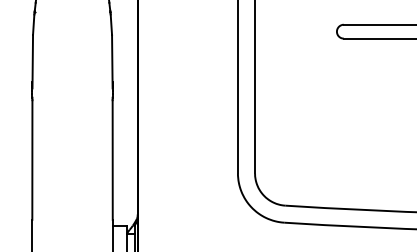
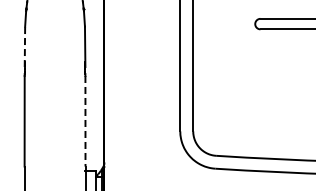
line: (32, 61) -> (24, 46), solid -> dashed
line: (112, 160) -> (85, 121), solid -> dashed

